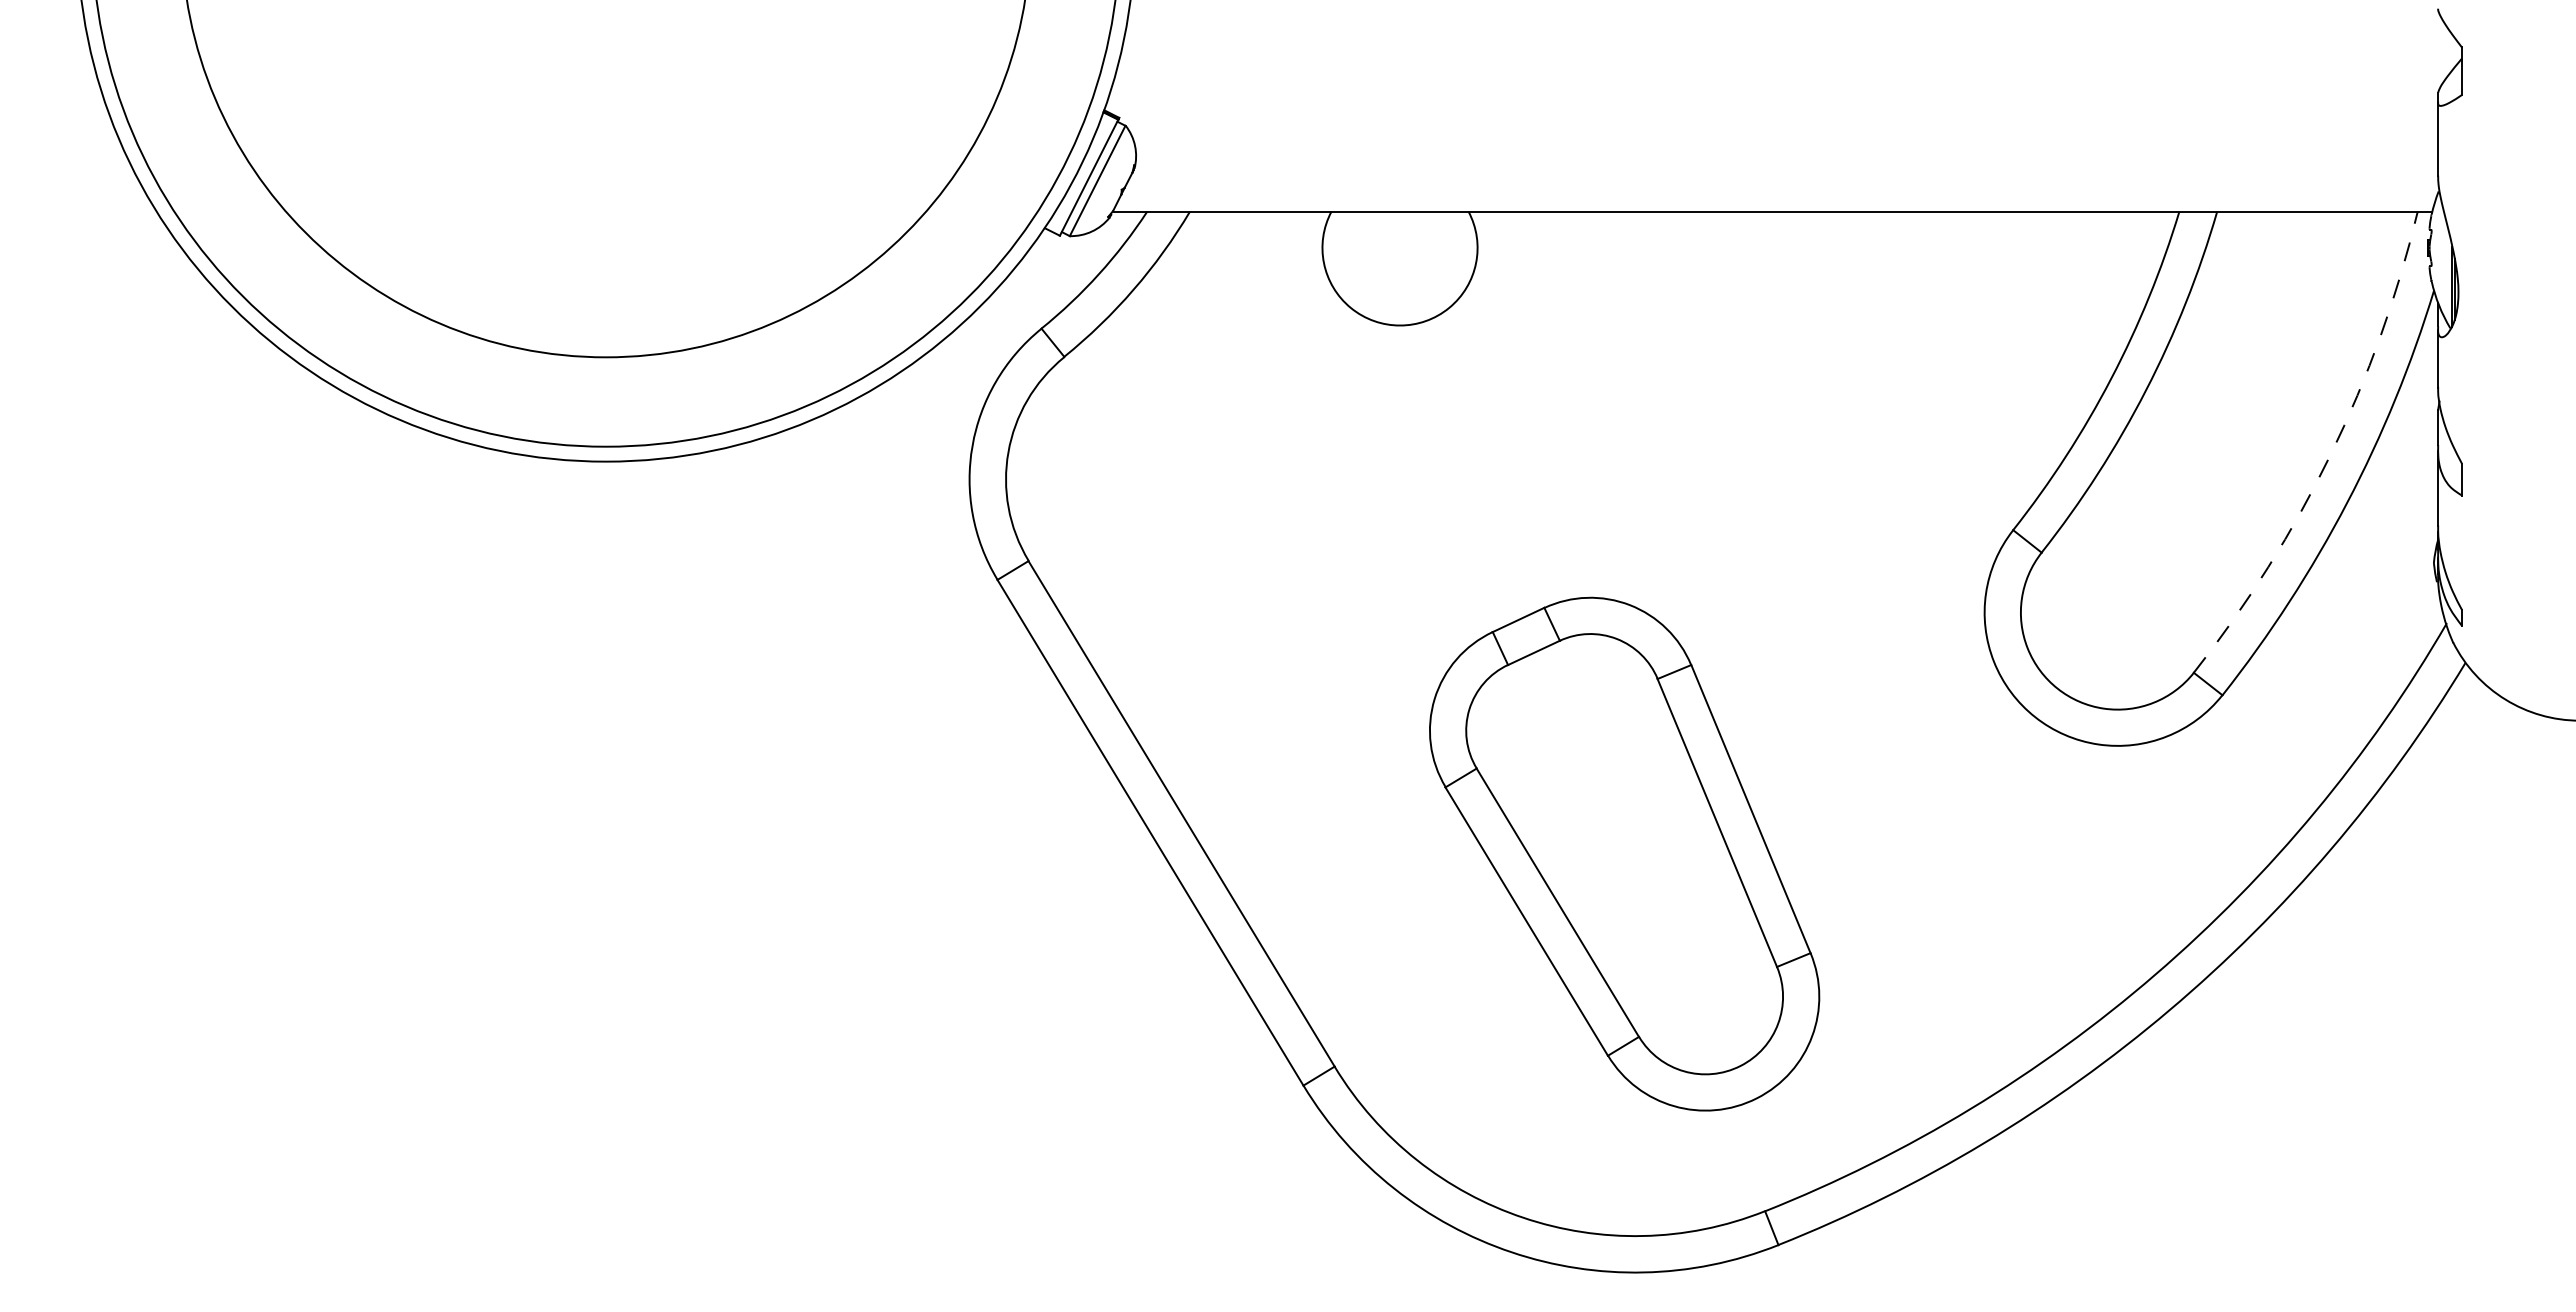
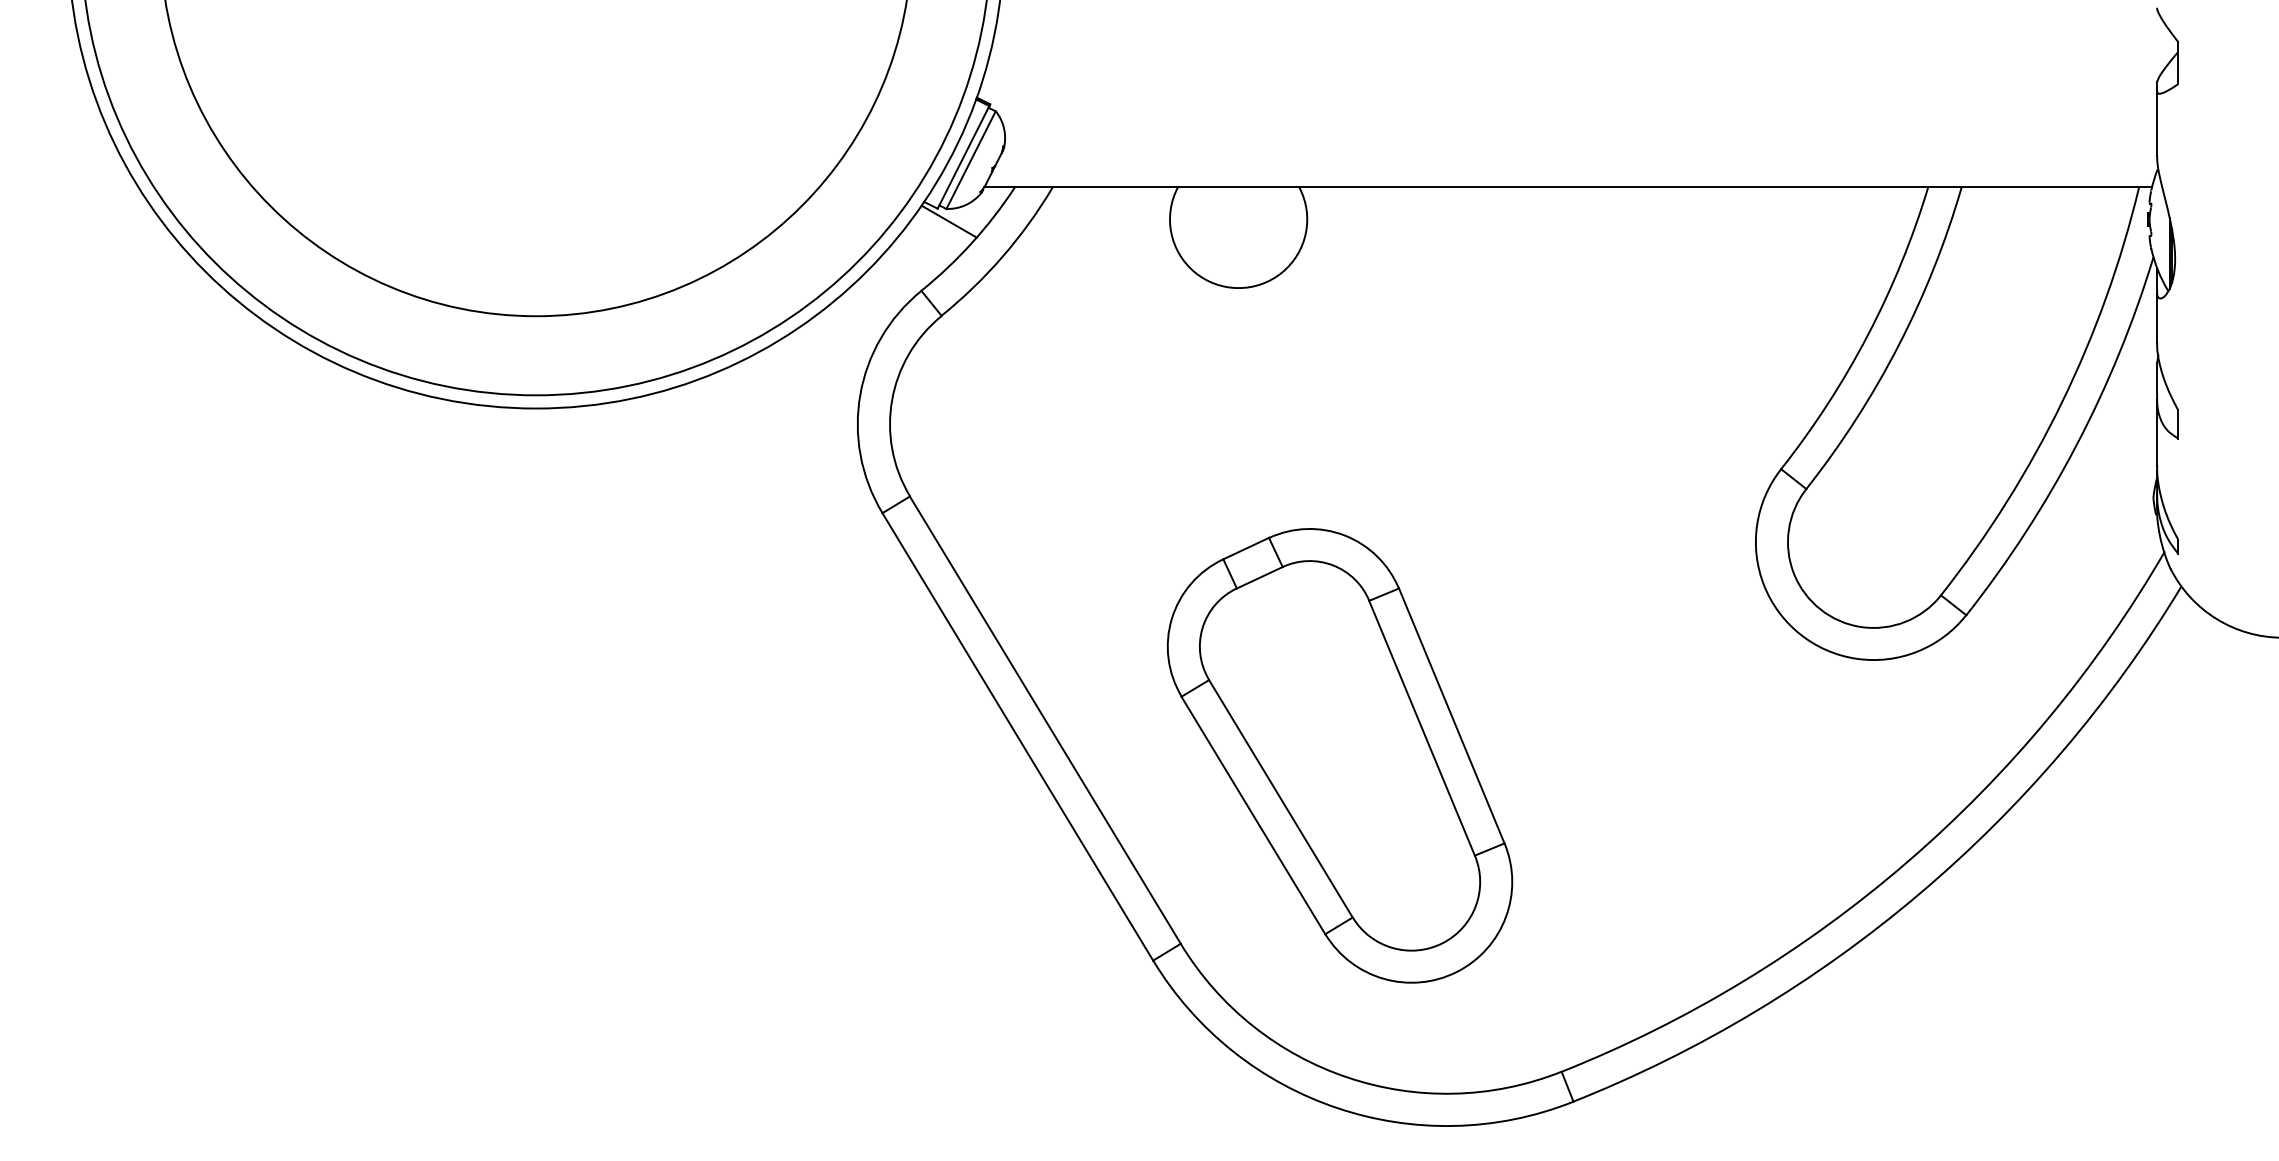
line: (1072, 250) -> (948, 221), added
arc: (2330, 454) -> (2061, 402), dashed -> solid
part: (1624, 853) -> (1339, 755), moved

